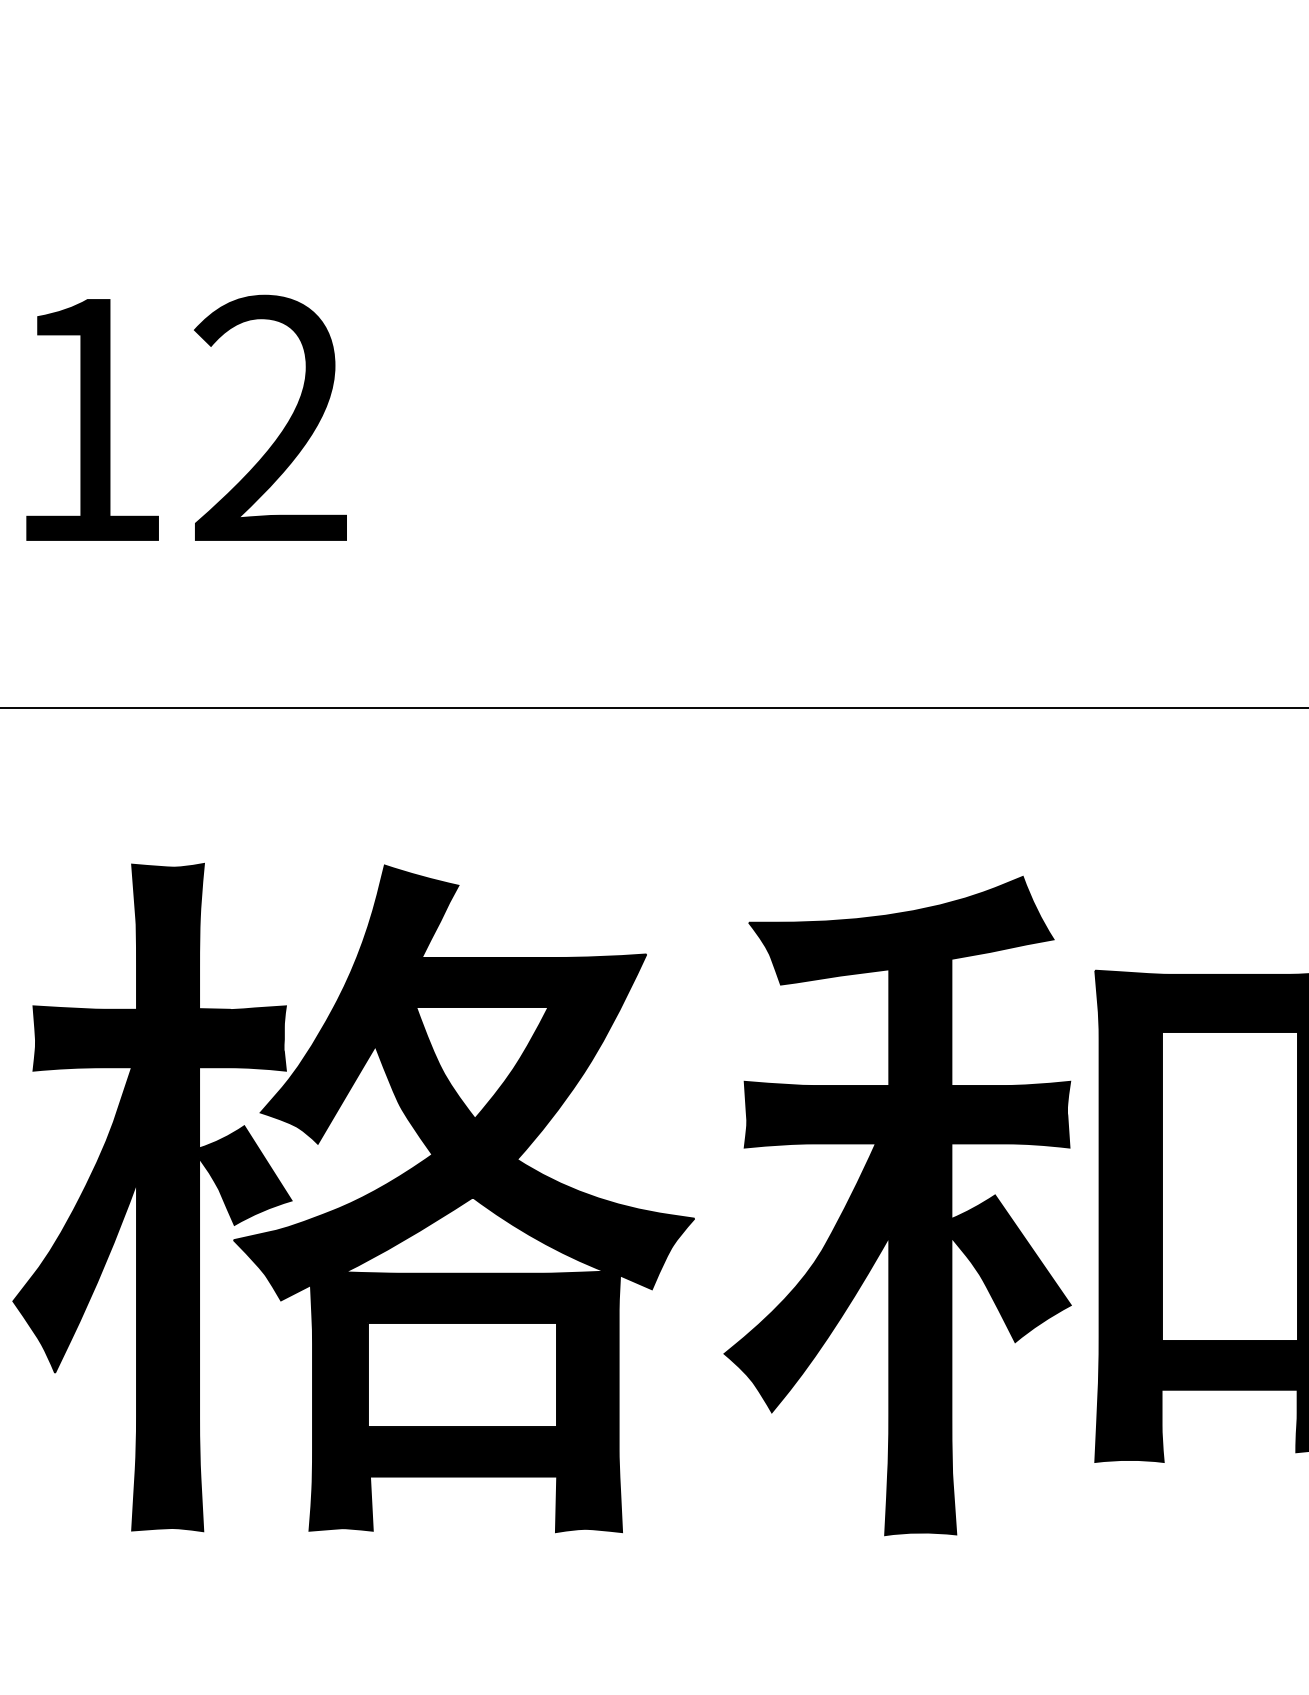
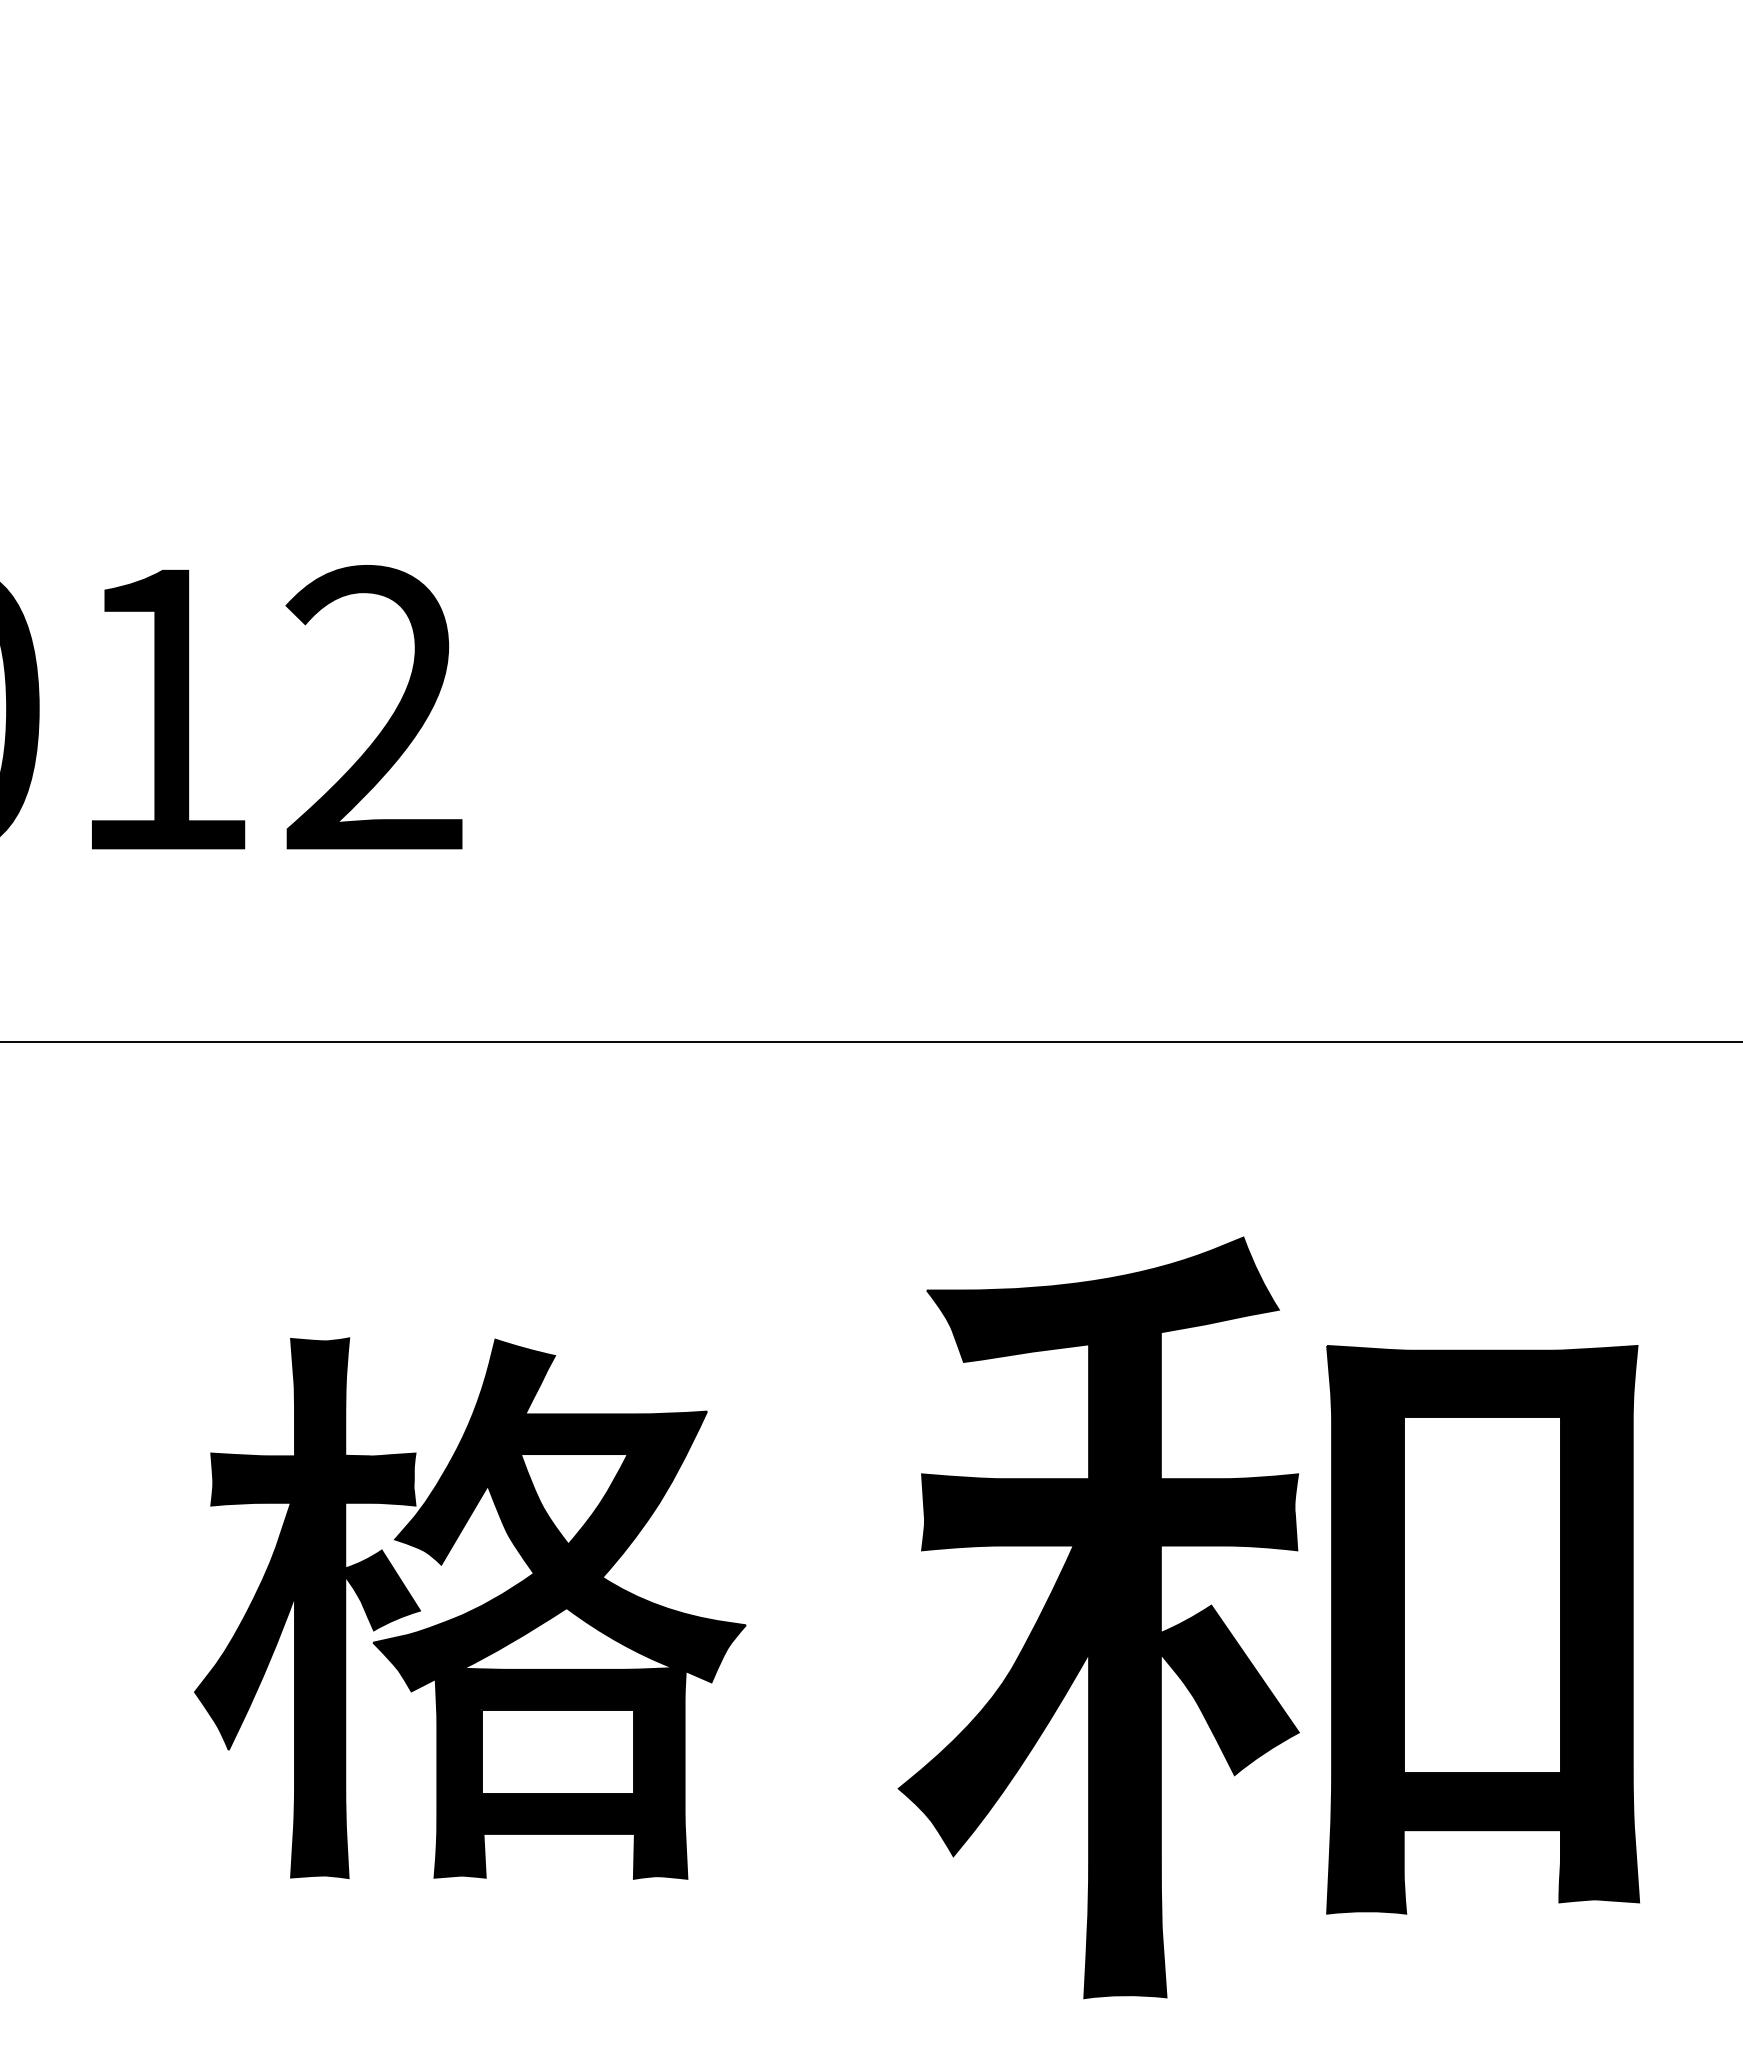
part: (353, 1197) -> (470, 1608), size x0.7

